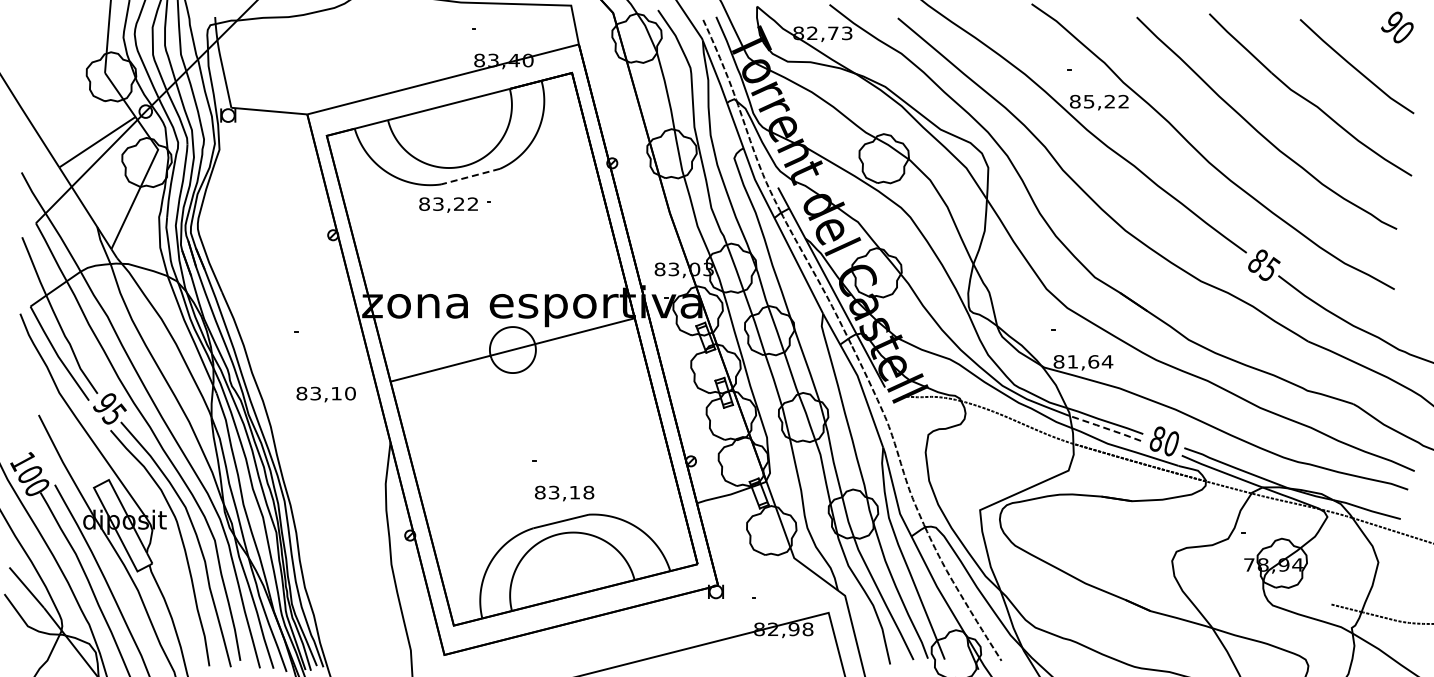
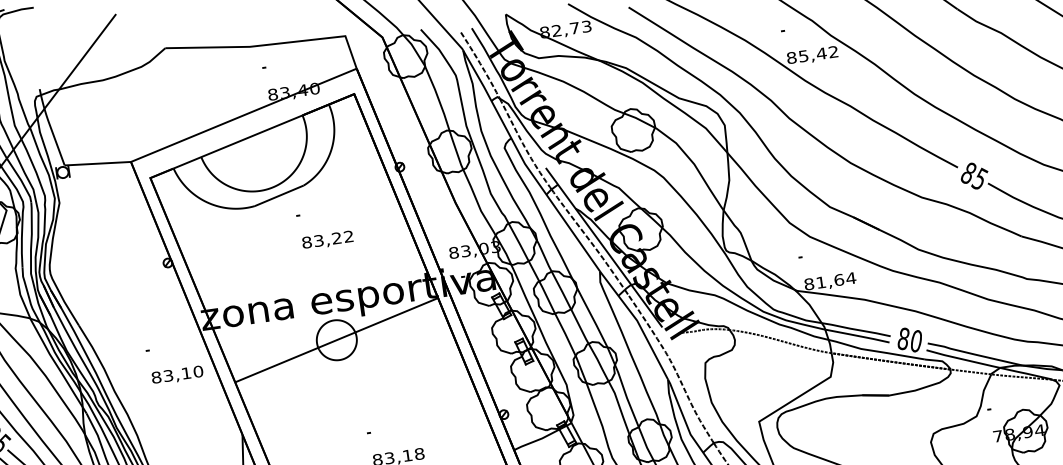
text: (1109, 101) -> (821, 53), 85,22 -> 85,42
line: (470, 176) -> (279, 195), dashed -> solid
text: (448, 204) -> (327, 239), moved
text: (325, 394) -> (176, 375), moved
line: (1105, 428) -> (857, 336), dashed -> solid

